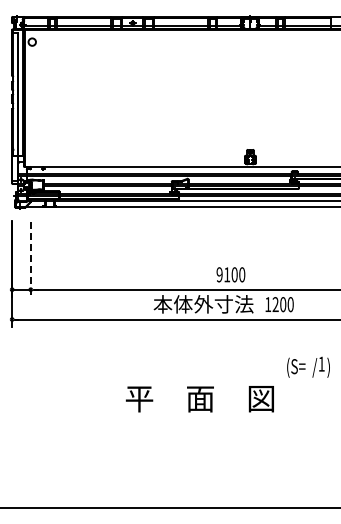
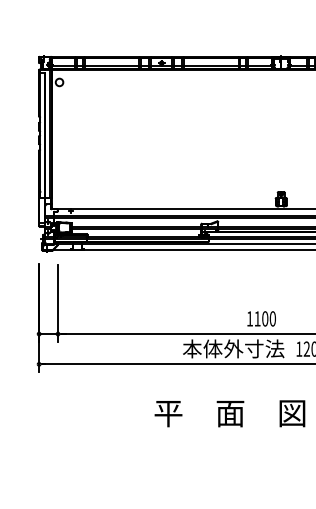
line: (30, 259) -> (57, 303), dashed -> solid
text: (219, 274) -> (249, 318), 9100 -> 1100
text: (199, 399) -> (229, 414), moved

